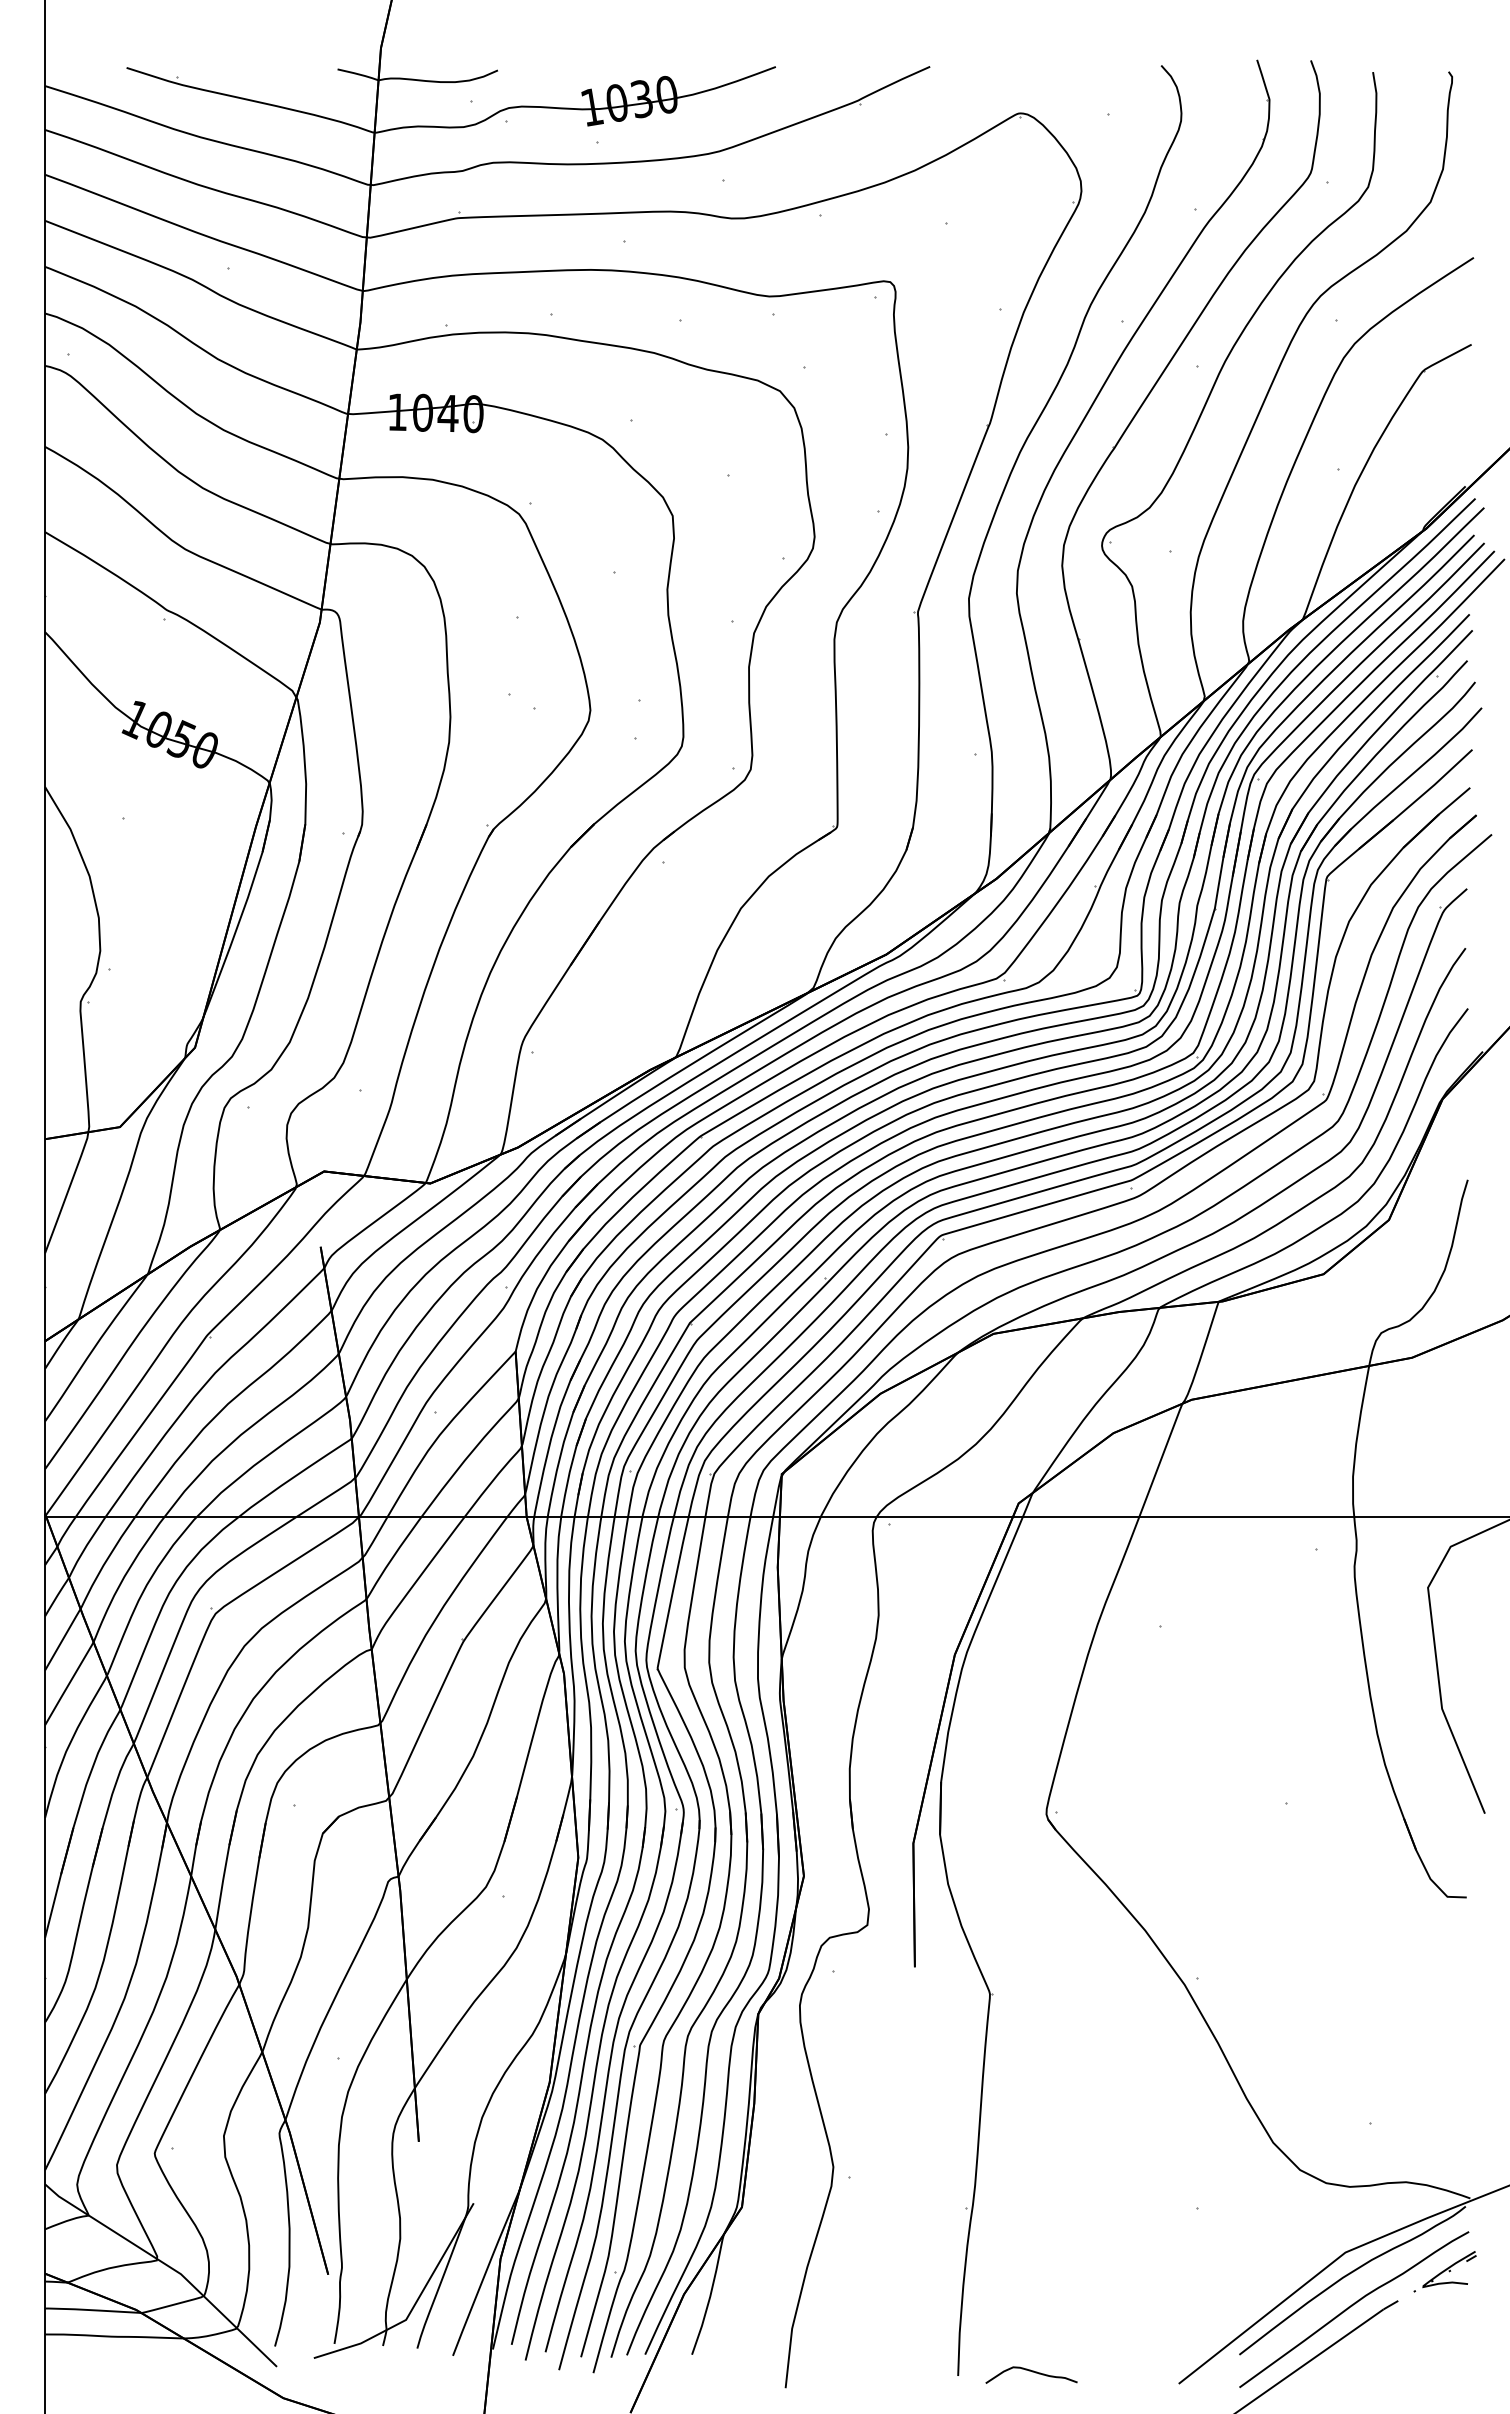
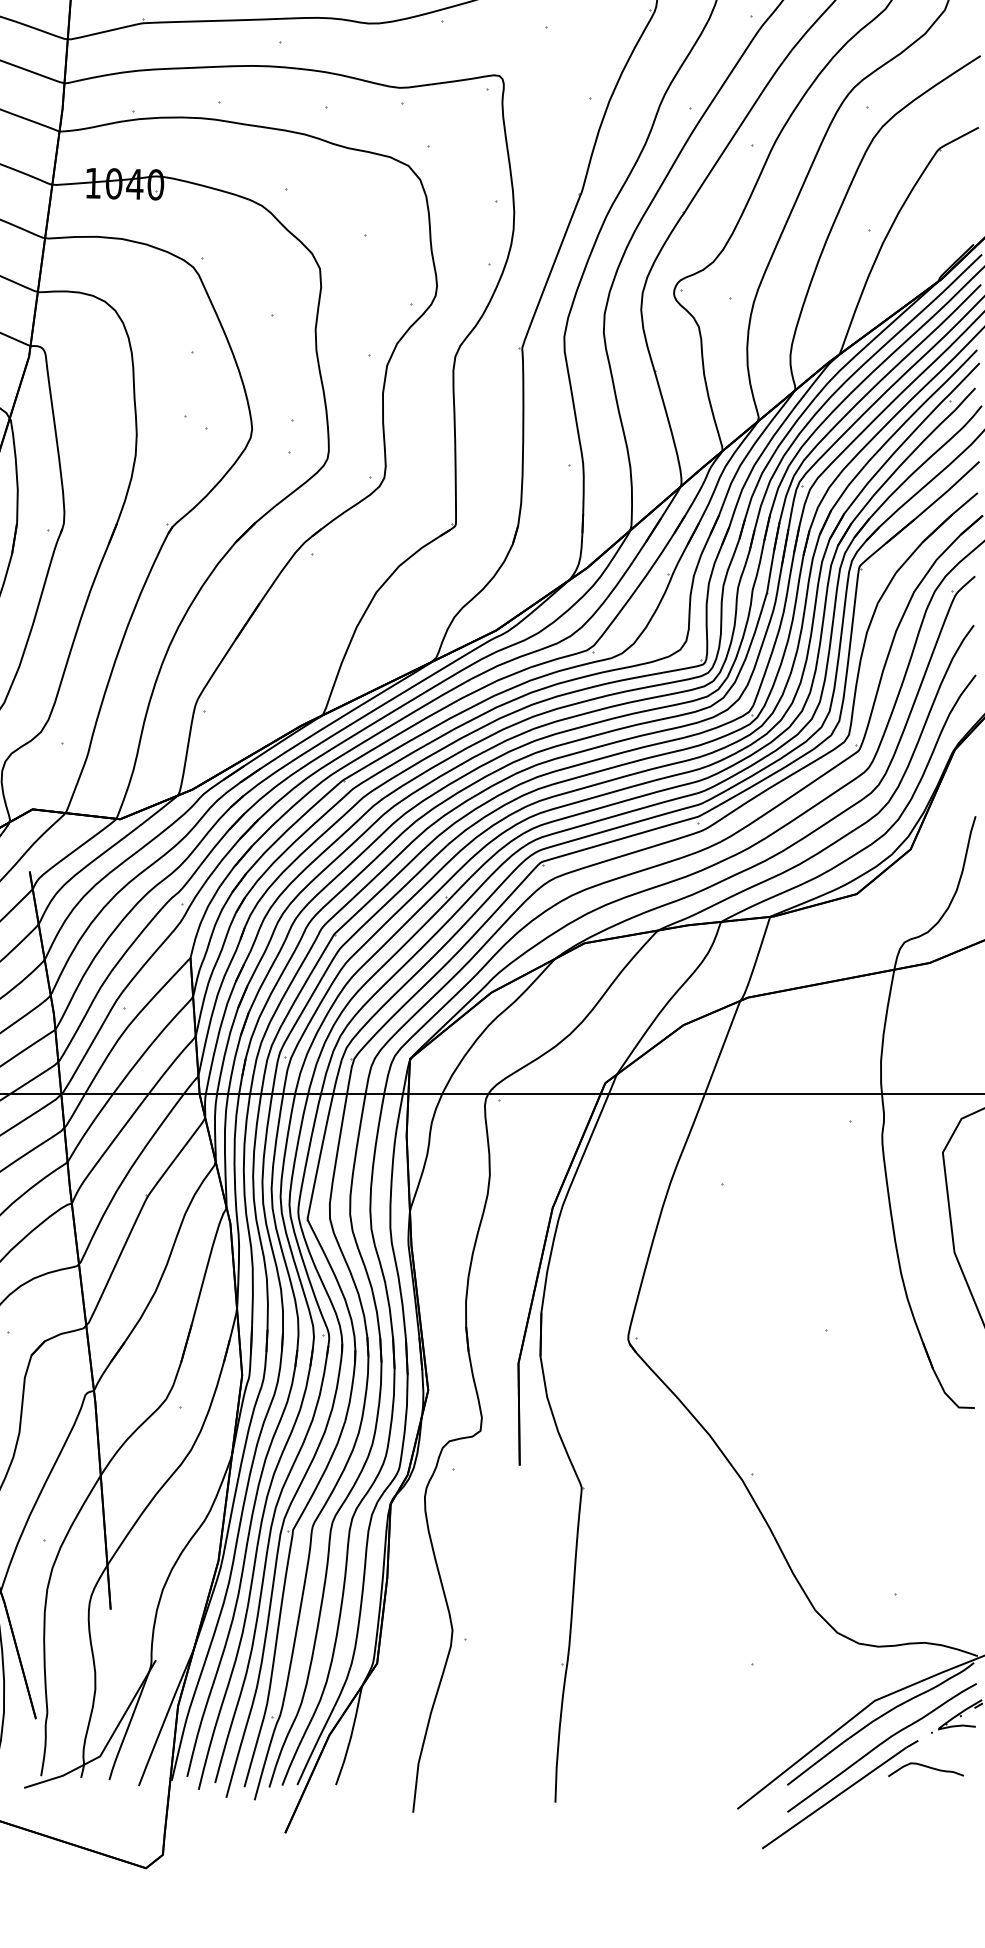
curve: (1032, 2372) -> (926, 1767), moved

